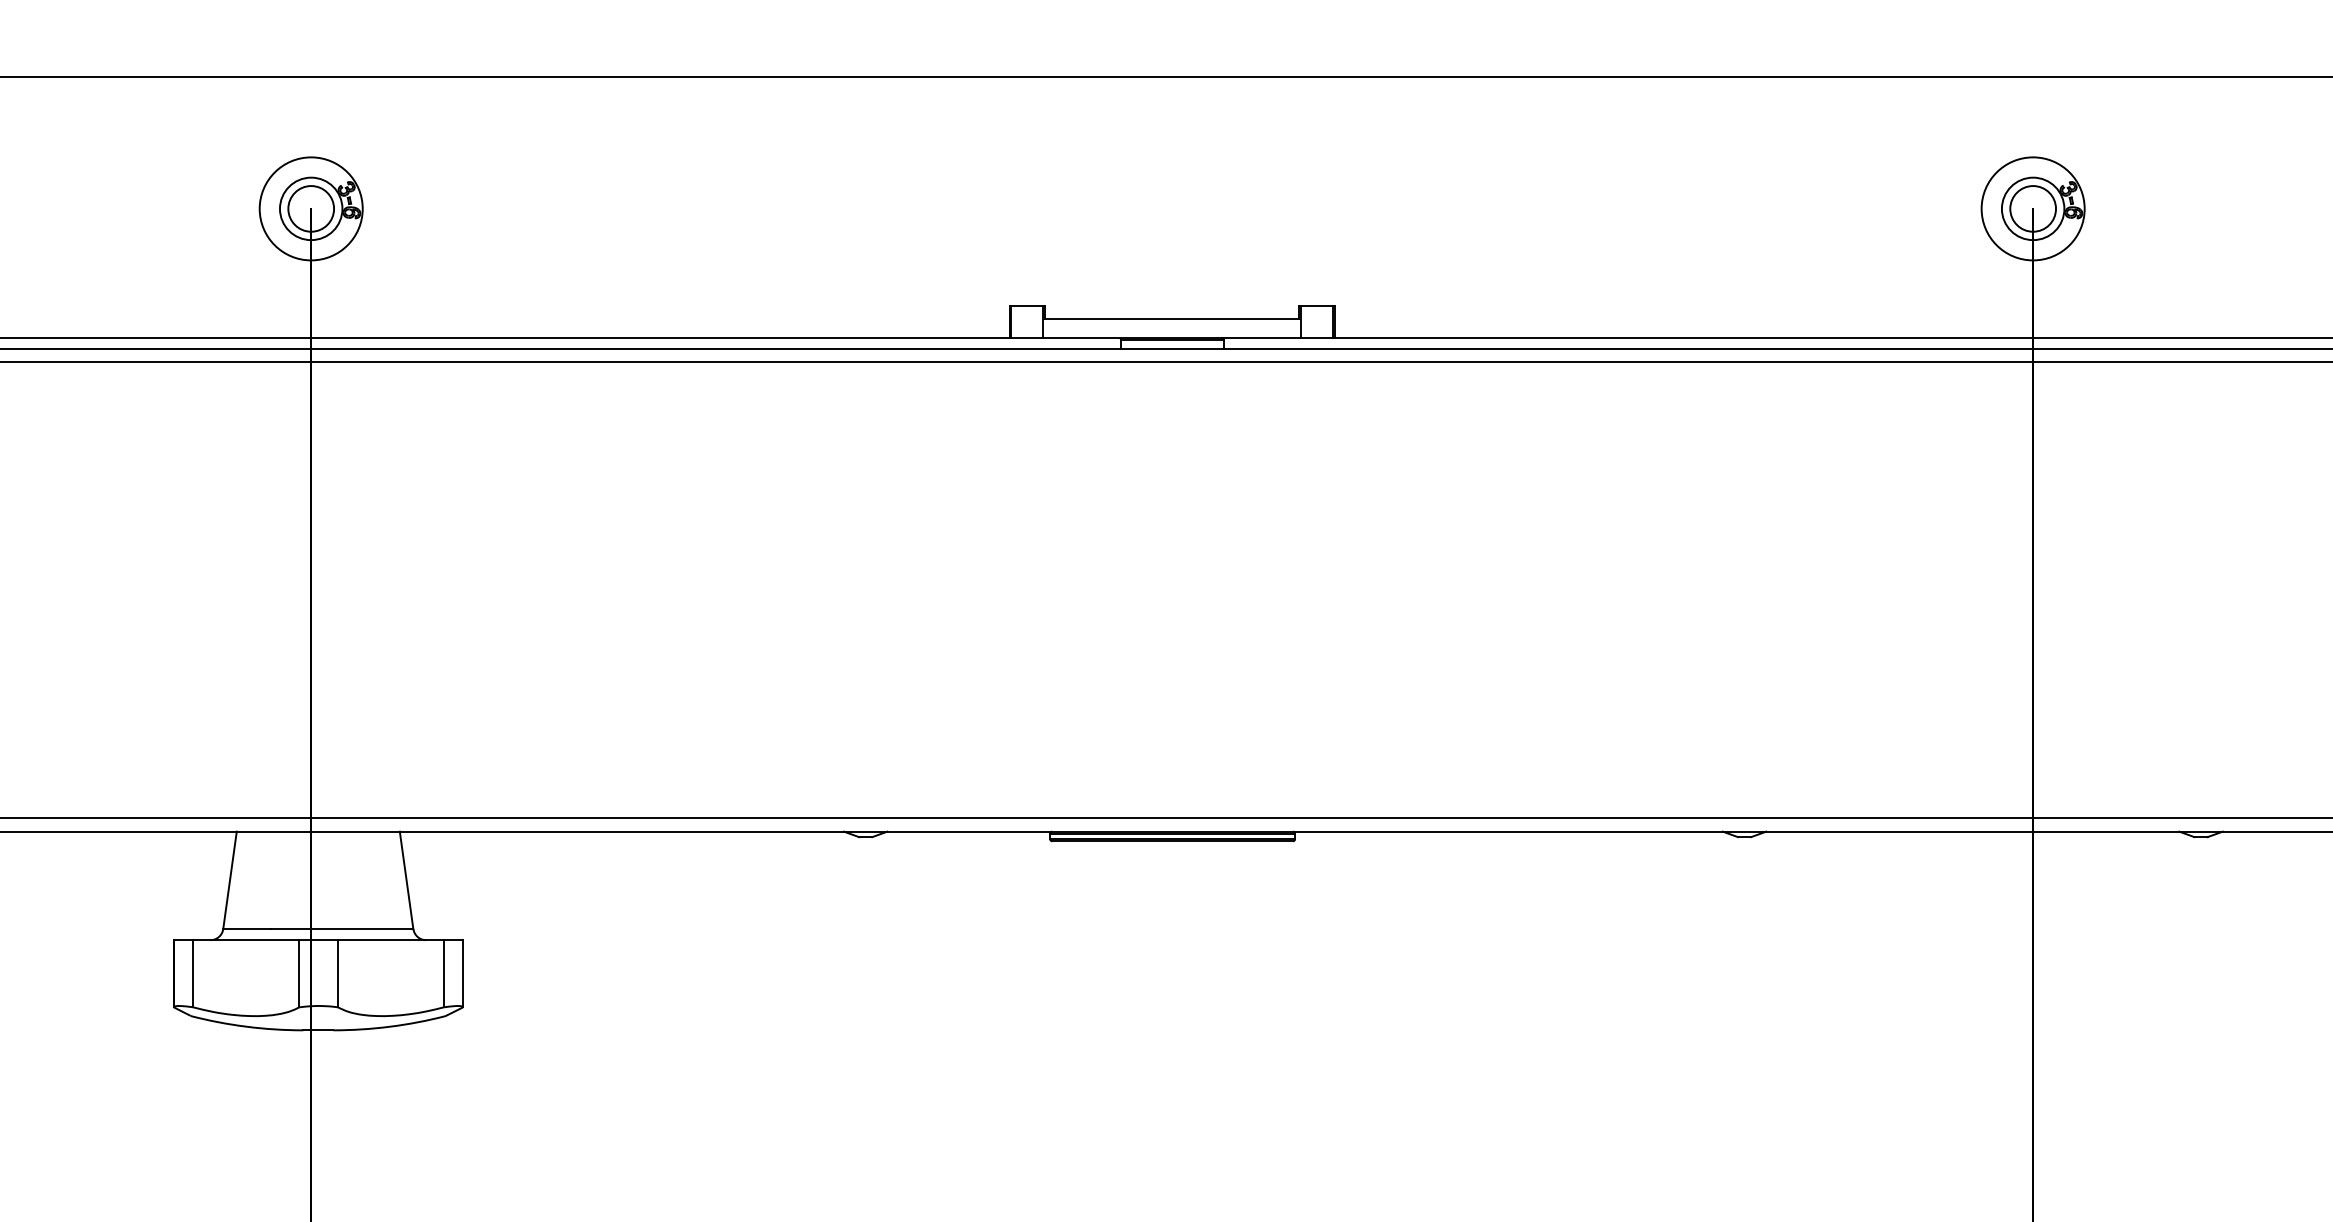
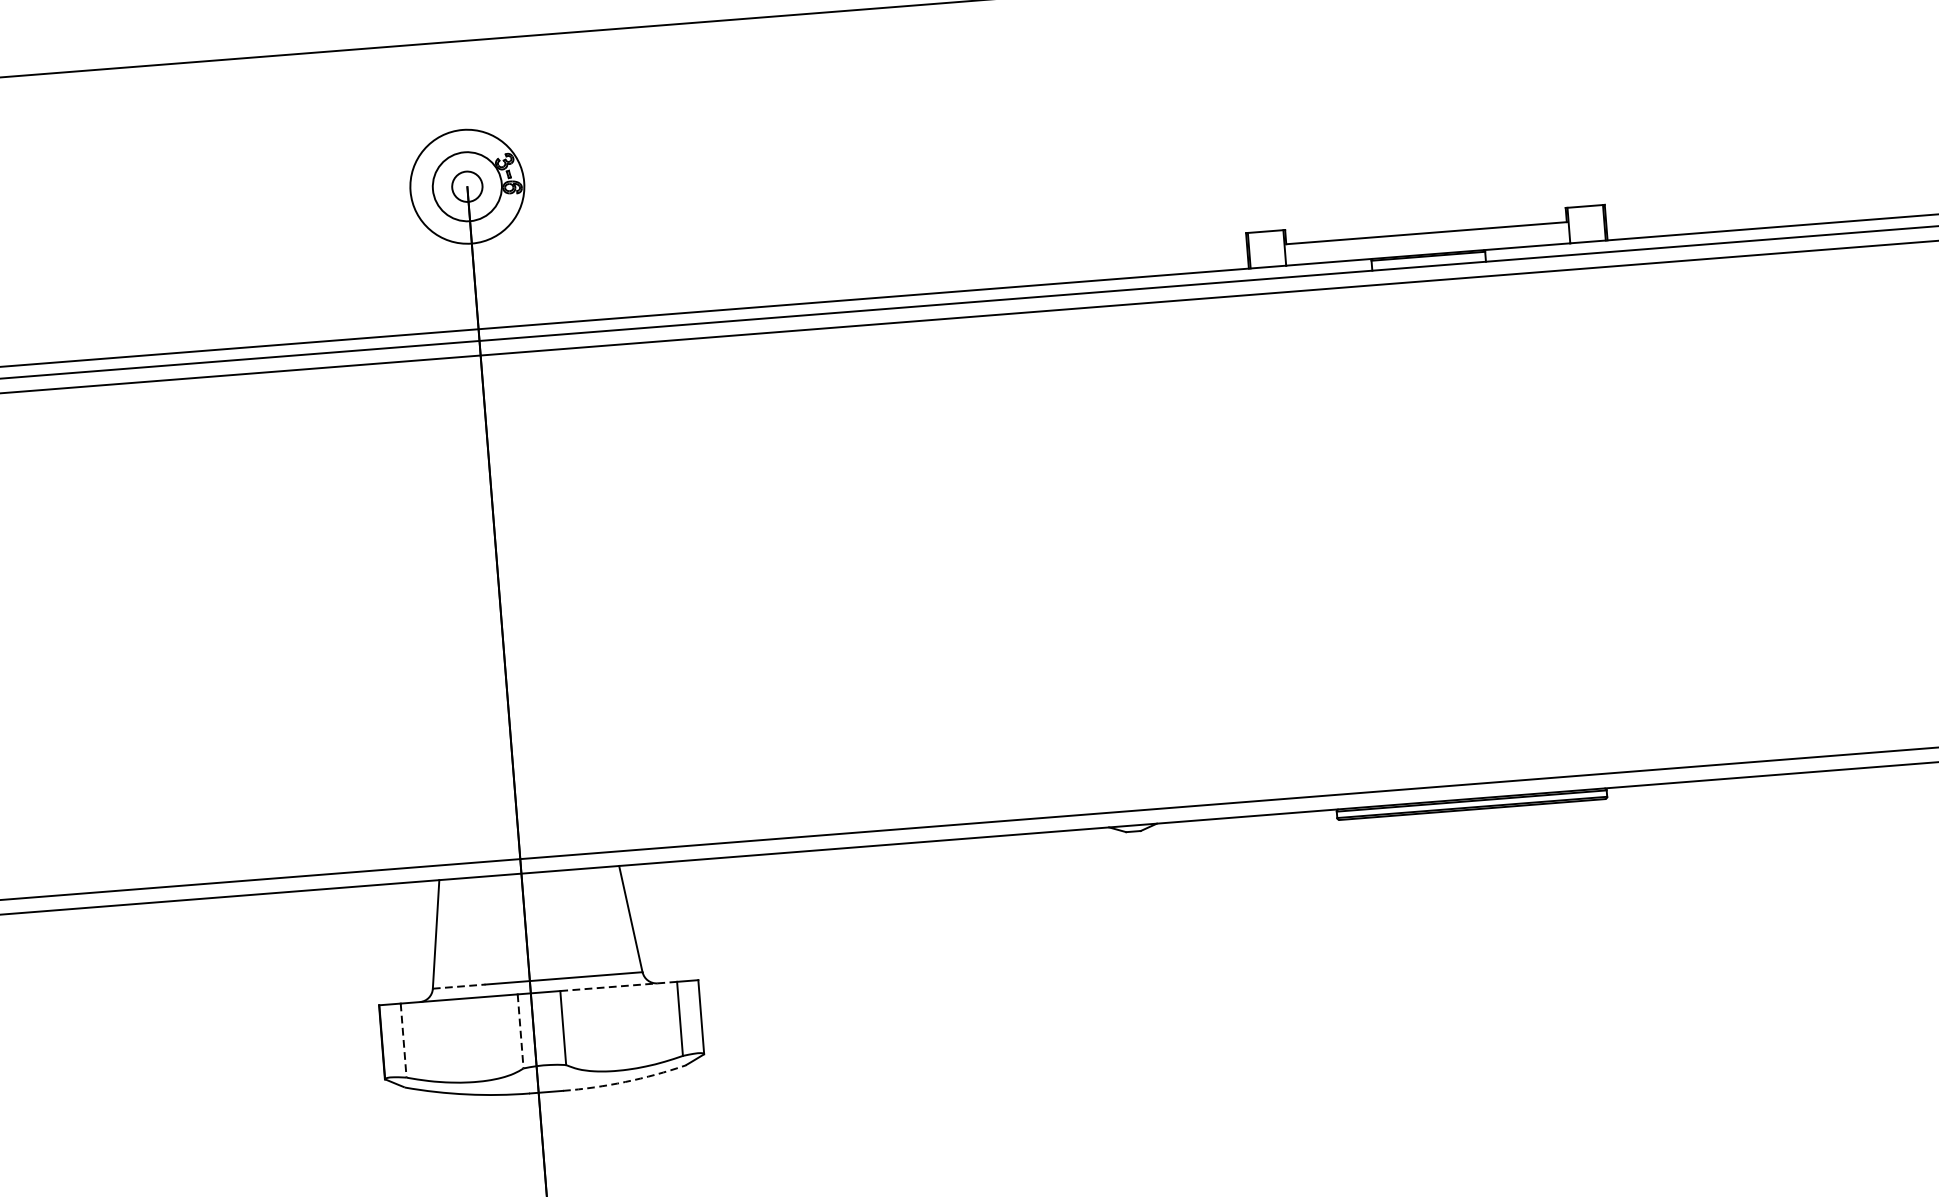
circle: (311, 208) -> (467, 186), size x0.6
line: (247, 929) -> (459, 987), solid -> dashed
line: (390, 940) -> (618, 986), solid -> dashed
line: (193, 973) -> (403, 1040), solid -> dashed
line: (299, 973) -> (520, 1031), solid -> dashed
arc: (390, 1026) -> (625, 1081), solid -> dashed

